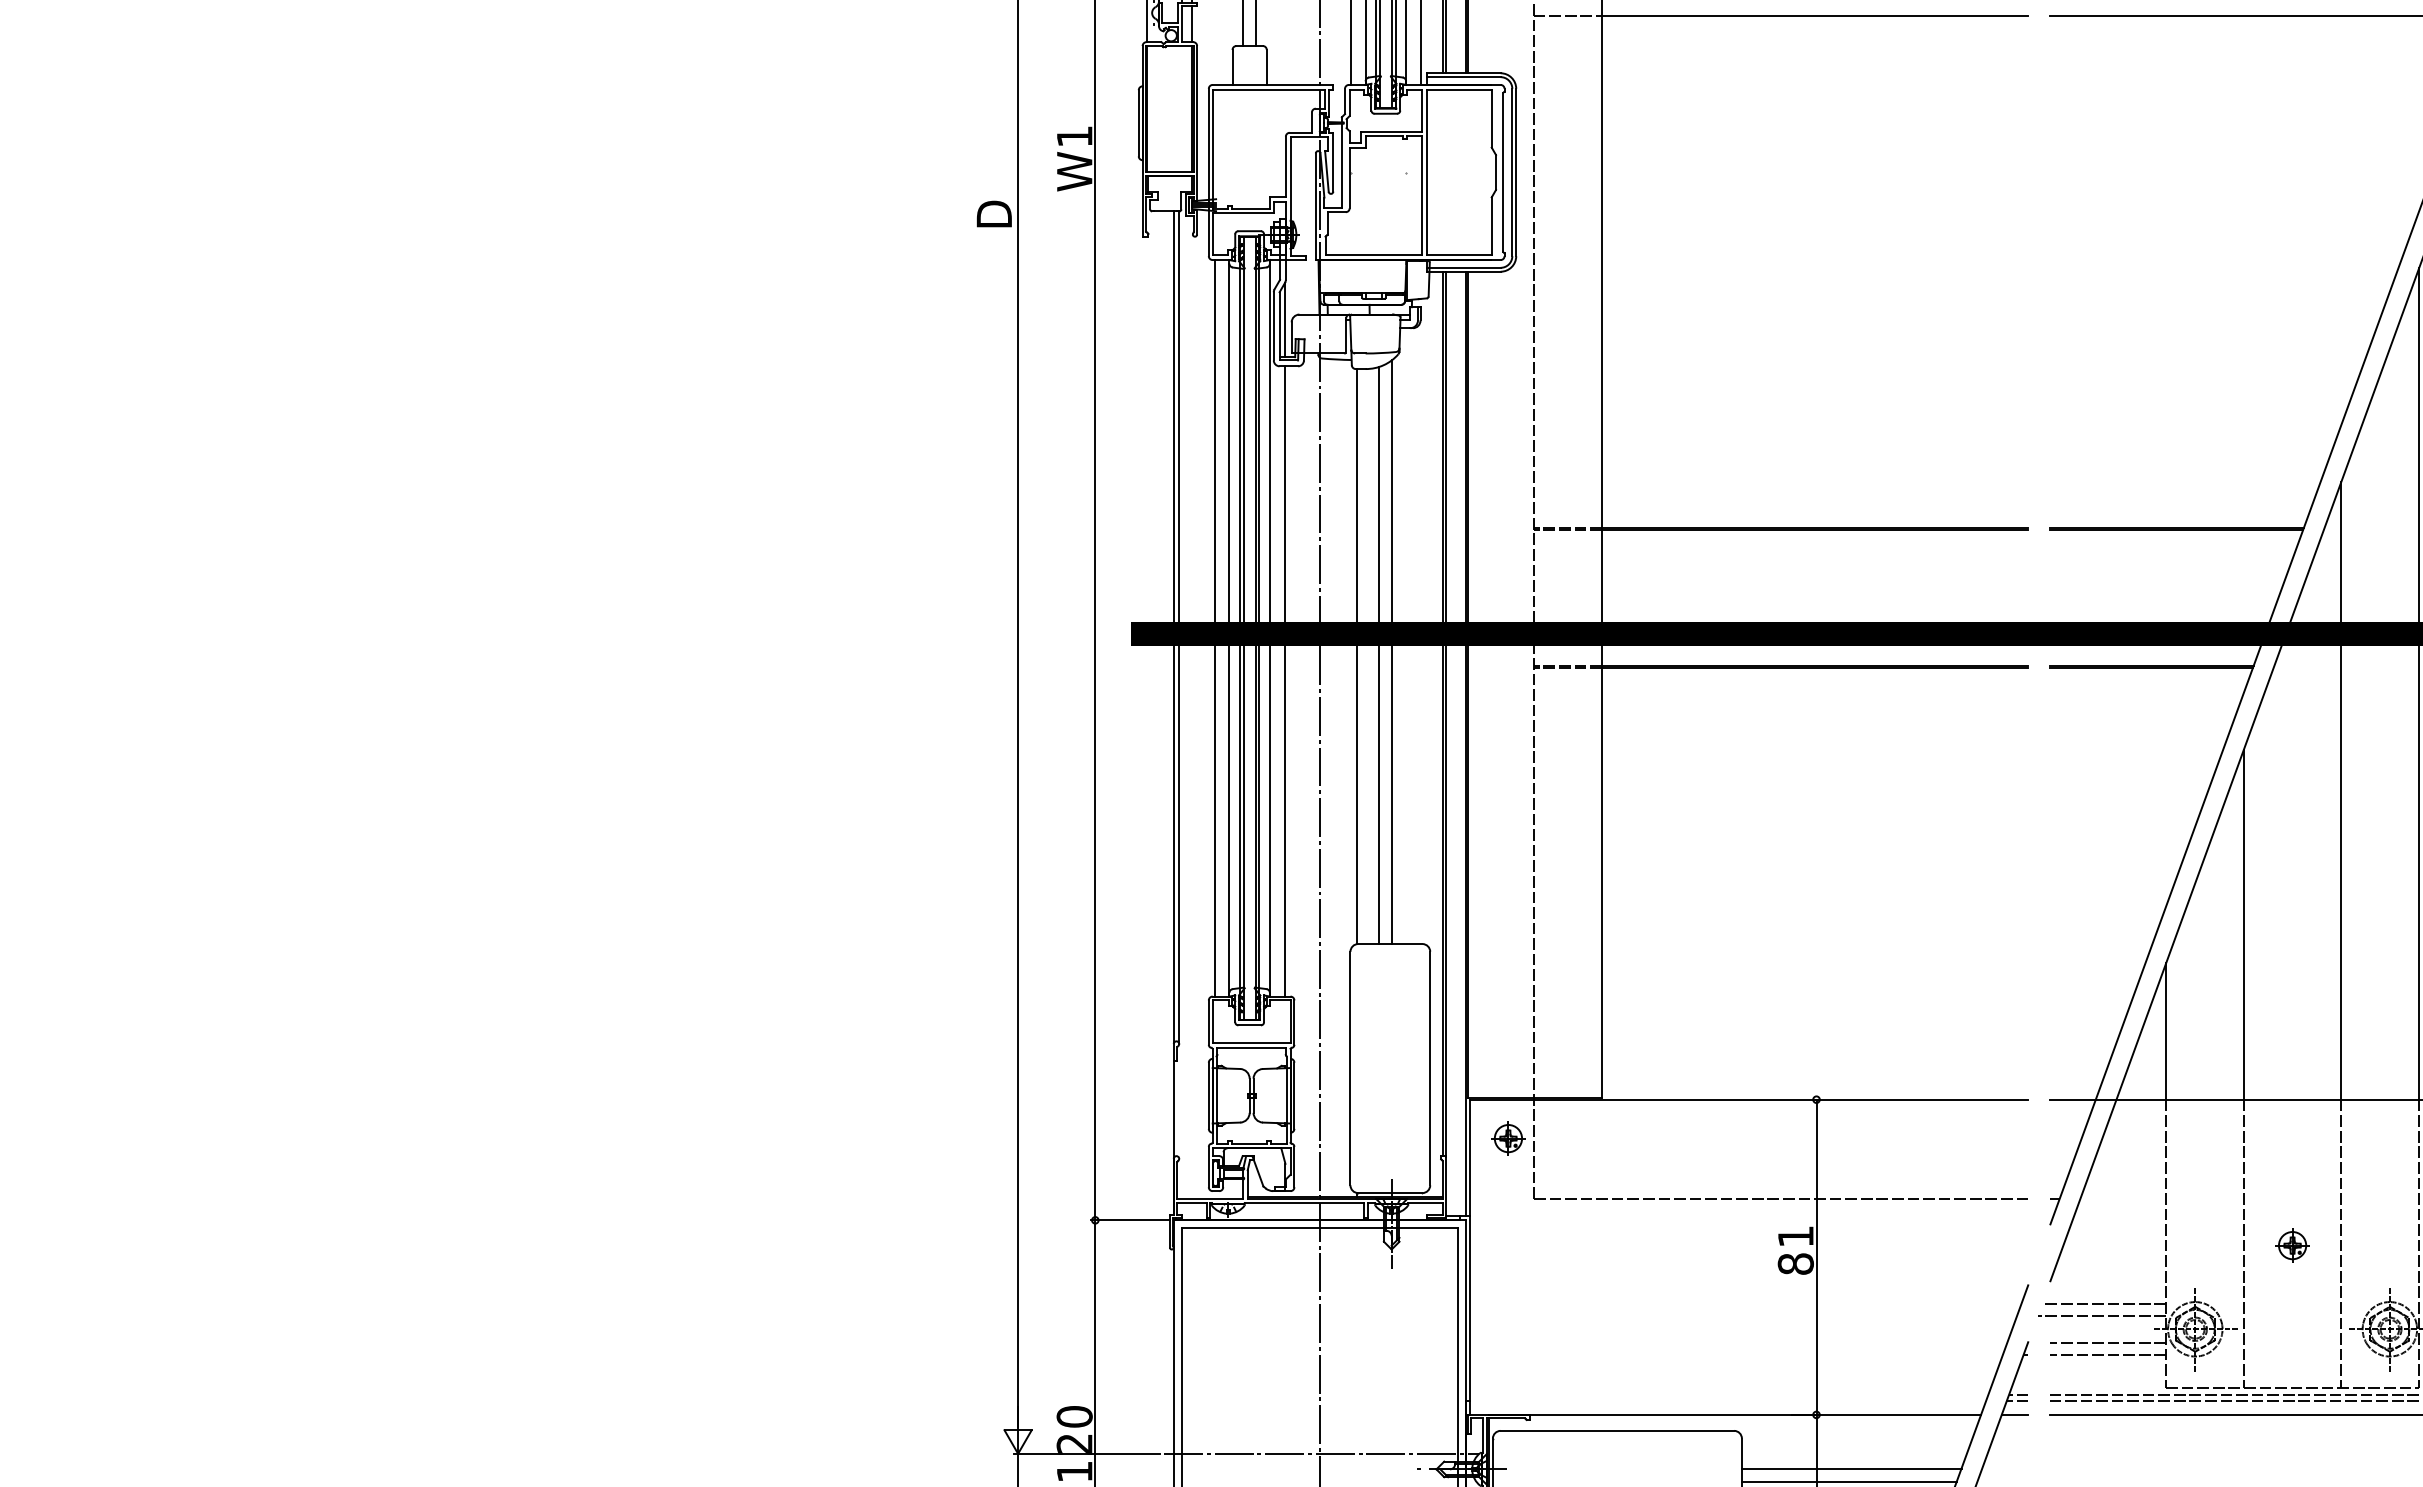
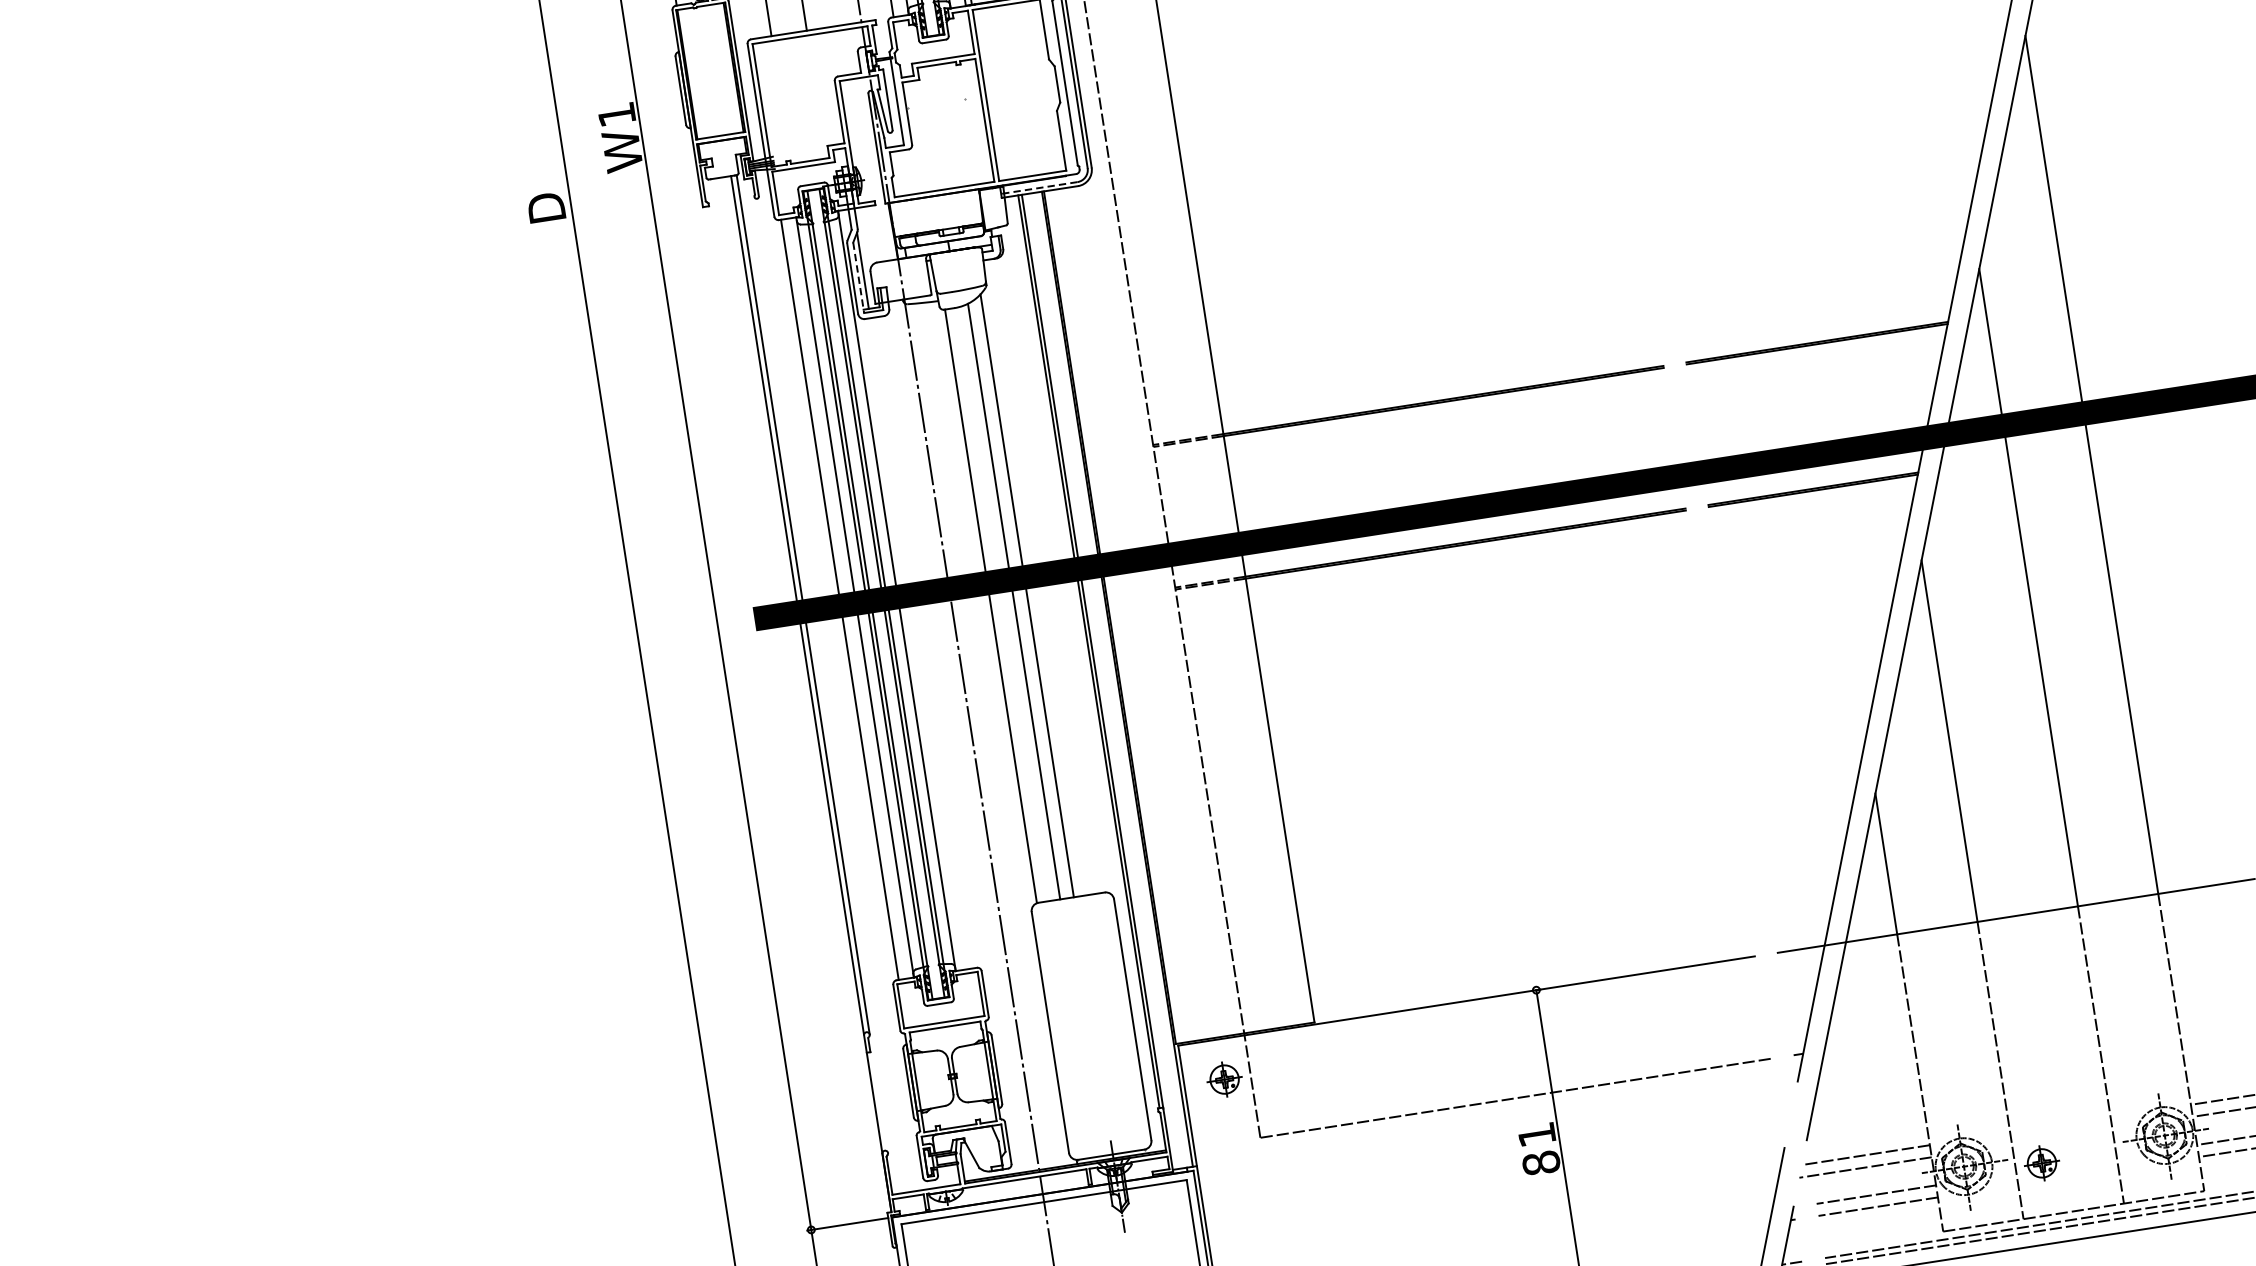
line: (1463, 267) -> (1039, 187), solid -> dashed
line: (1279, 326) -> (858, 277), solid -> dashed
line: (1284, 681) -> (920, 643), removed
part: (2292, 1245) -> (2041, 1163), moved

